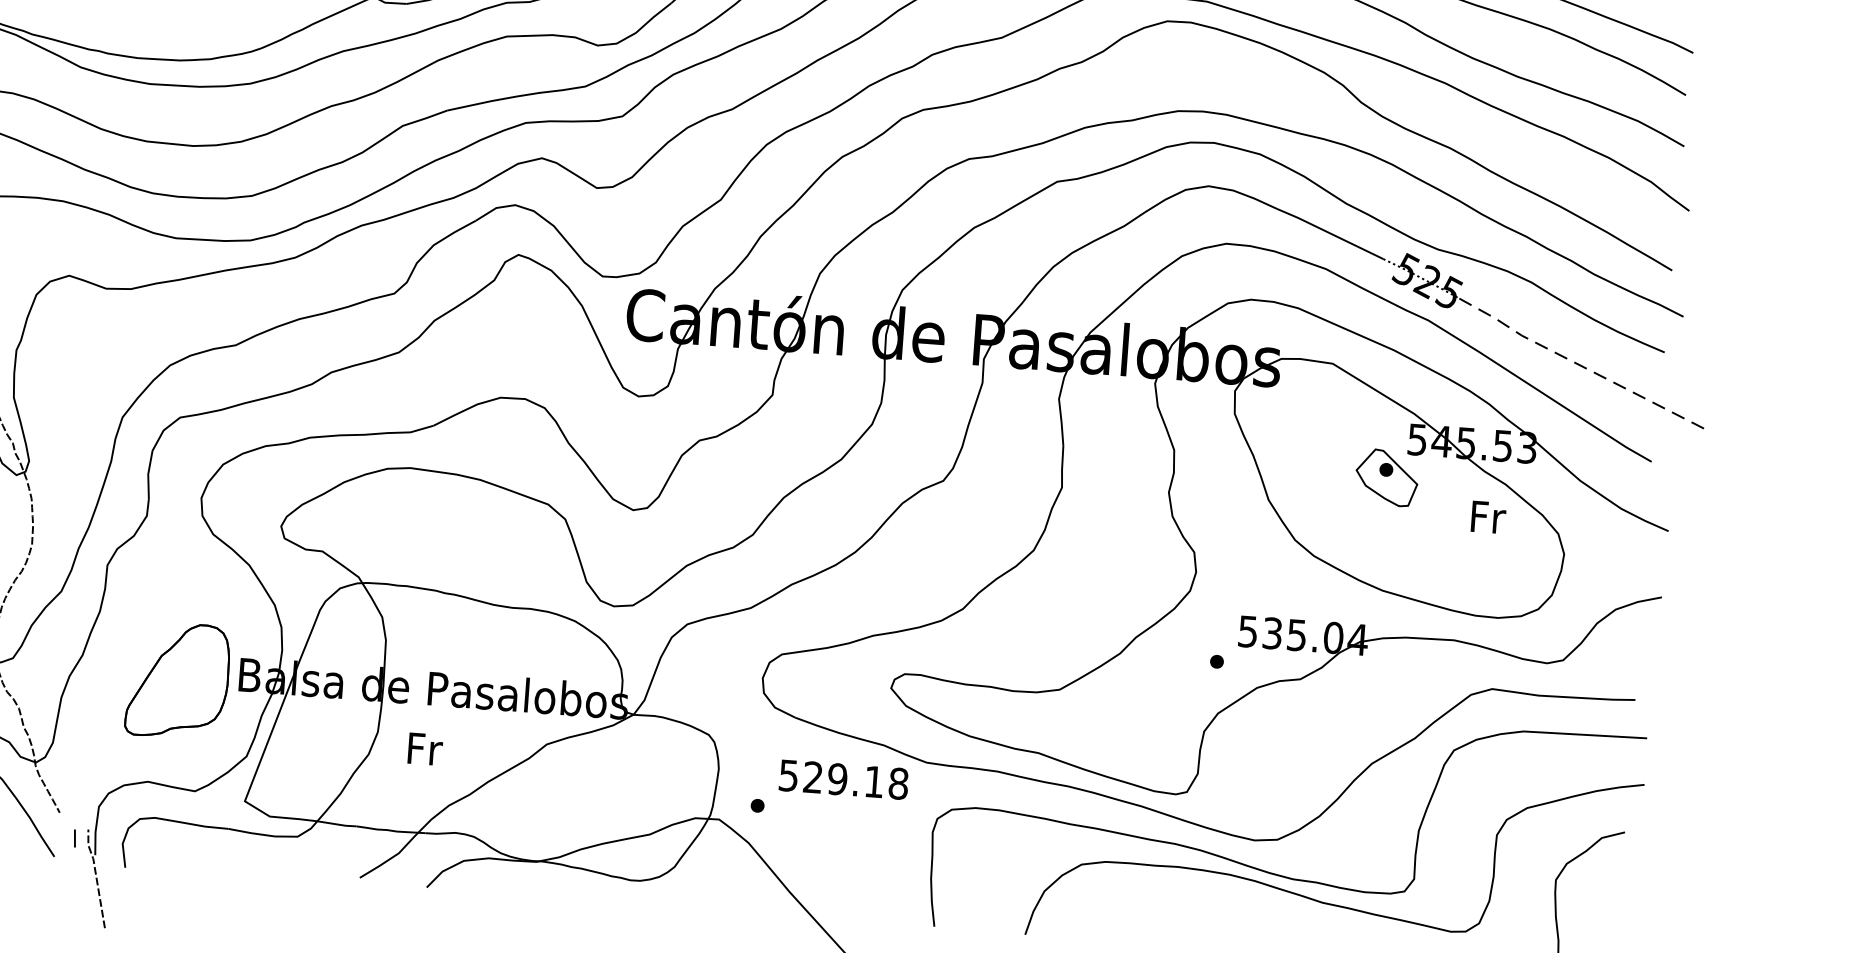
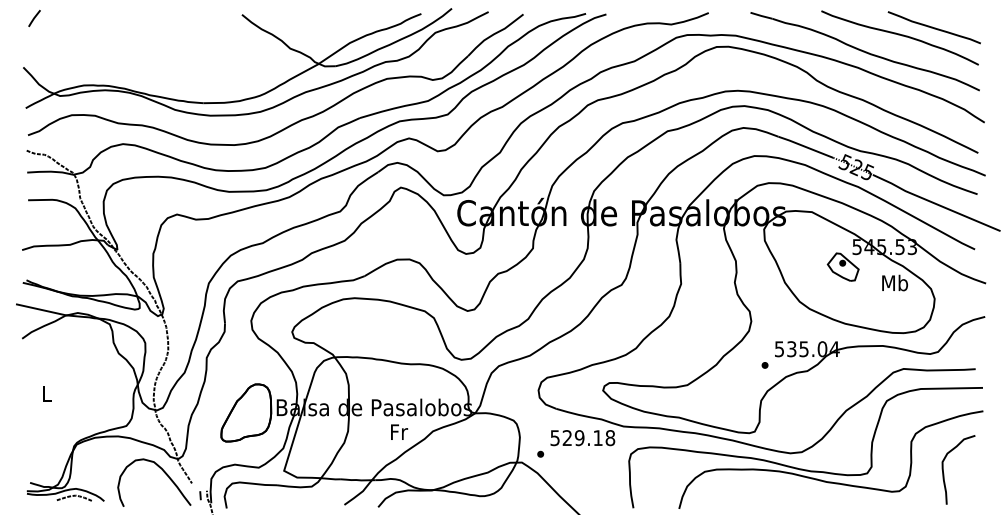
line: (1577, 364) -> (934, 203), dashed -> solid
text: (1488, 515) -> (895, 282), Fr -> Mb
text: (425, 747) -> (399, 431), moved

